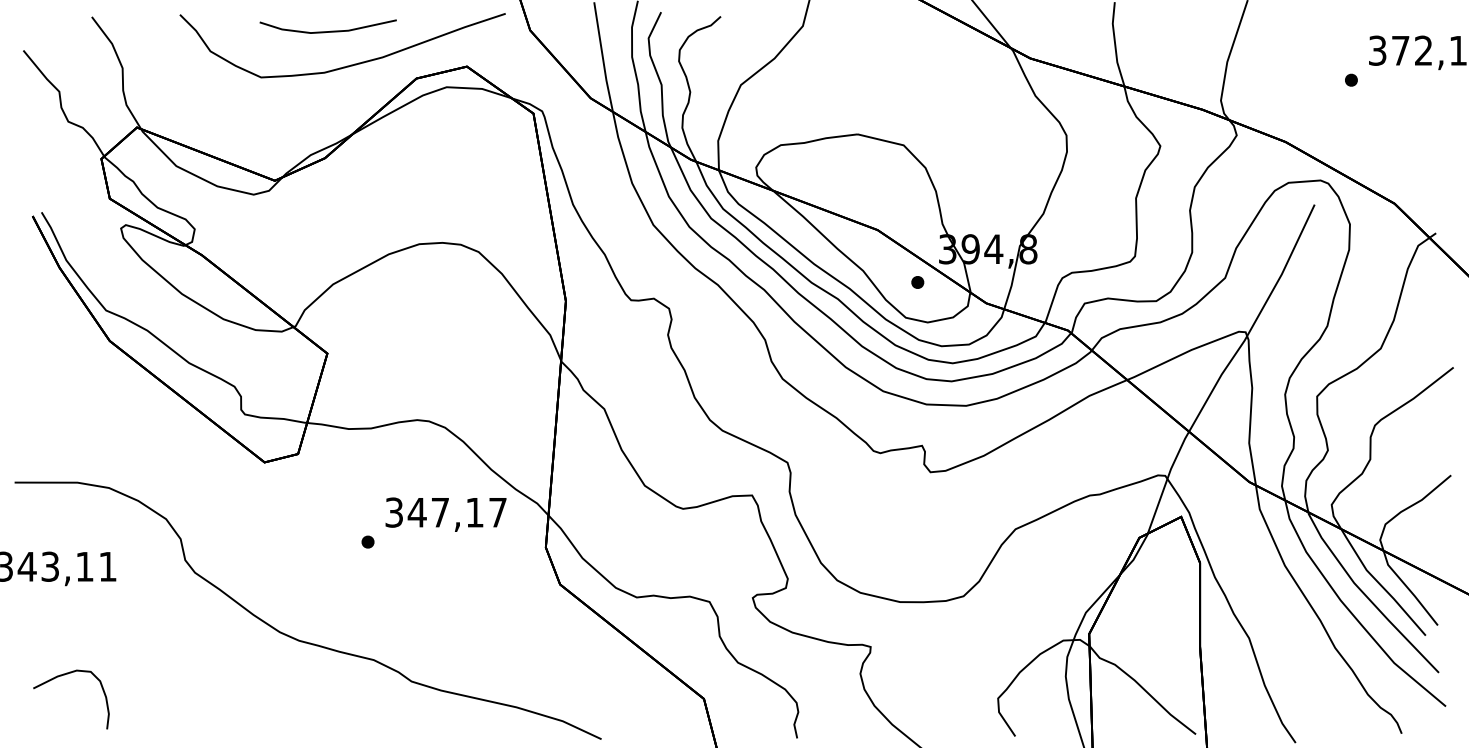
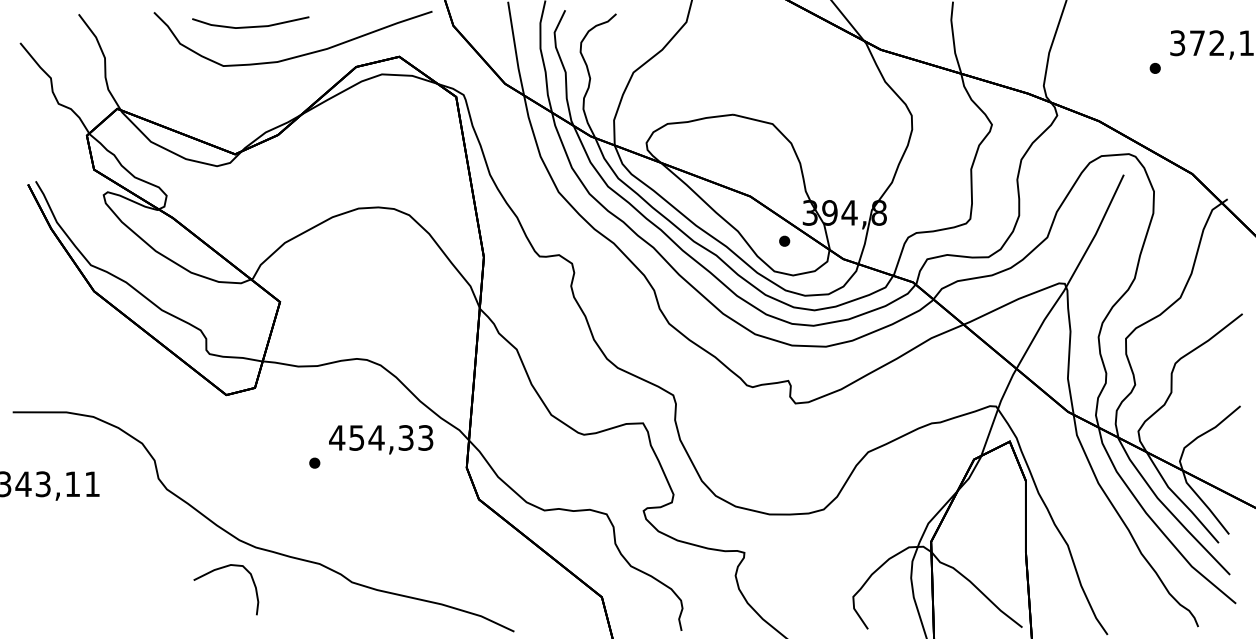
line: (327, 31) -> (250, 26), moved
text: (446, 512) -> (381, 437), 347,17 -> 454,33
curve: (64, 675) -> (220, 569), moved

